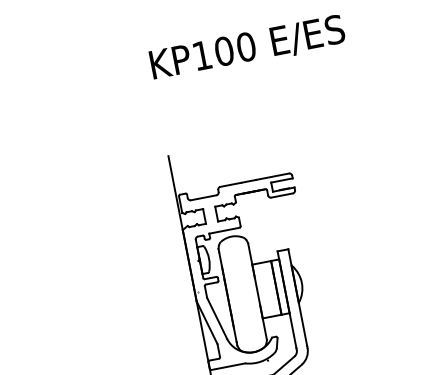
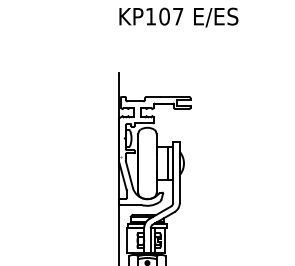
text: (245, 47) -> (177, 16), KP100 -> KP107

